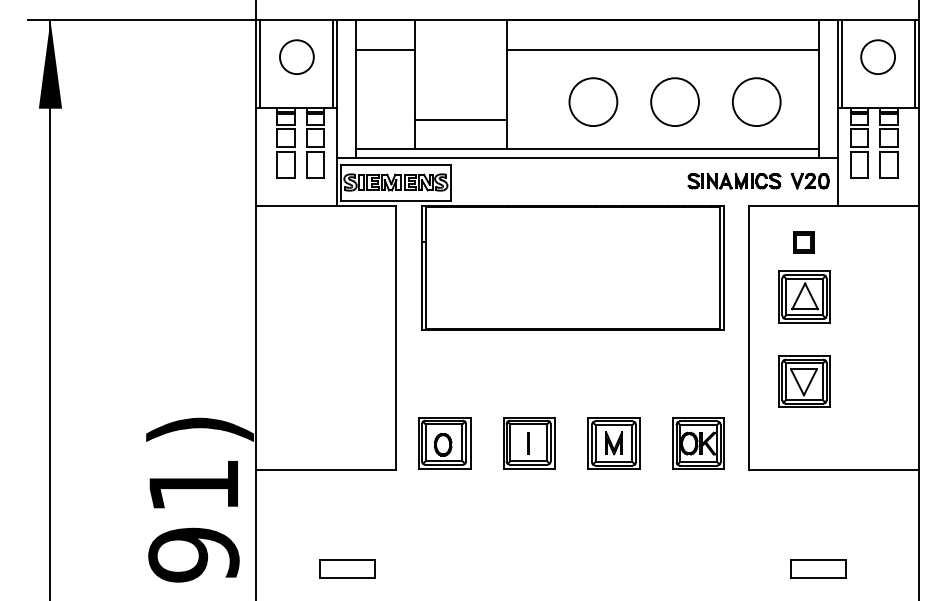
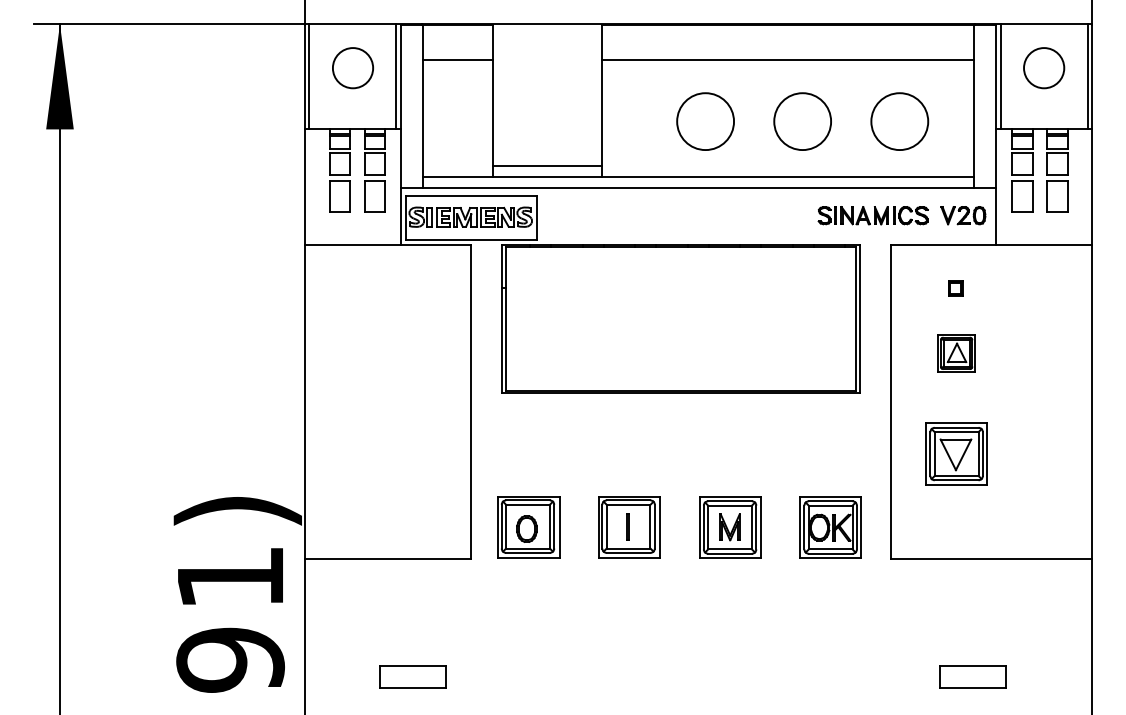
line: (460, 119) -> (547, 166), moved
part: (803, 242) -> (955, 288), size x0.6
part: (804, 296) -> (956, 352), size x0.6

